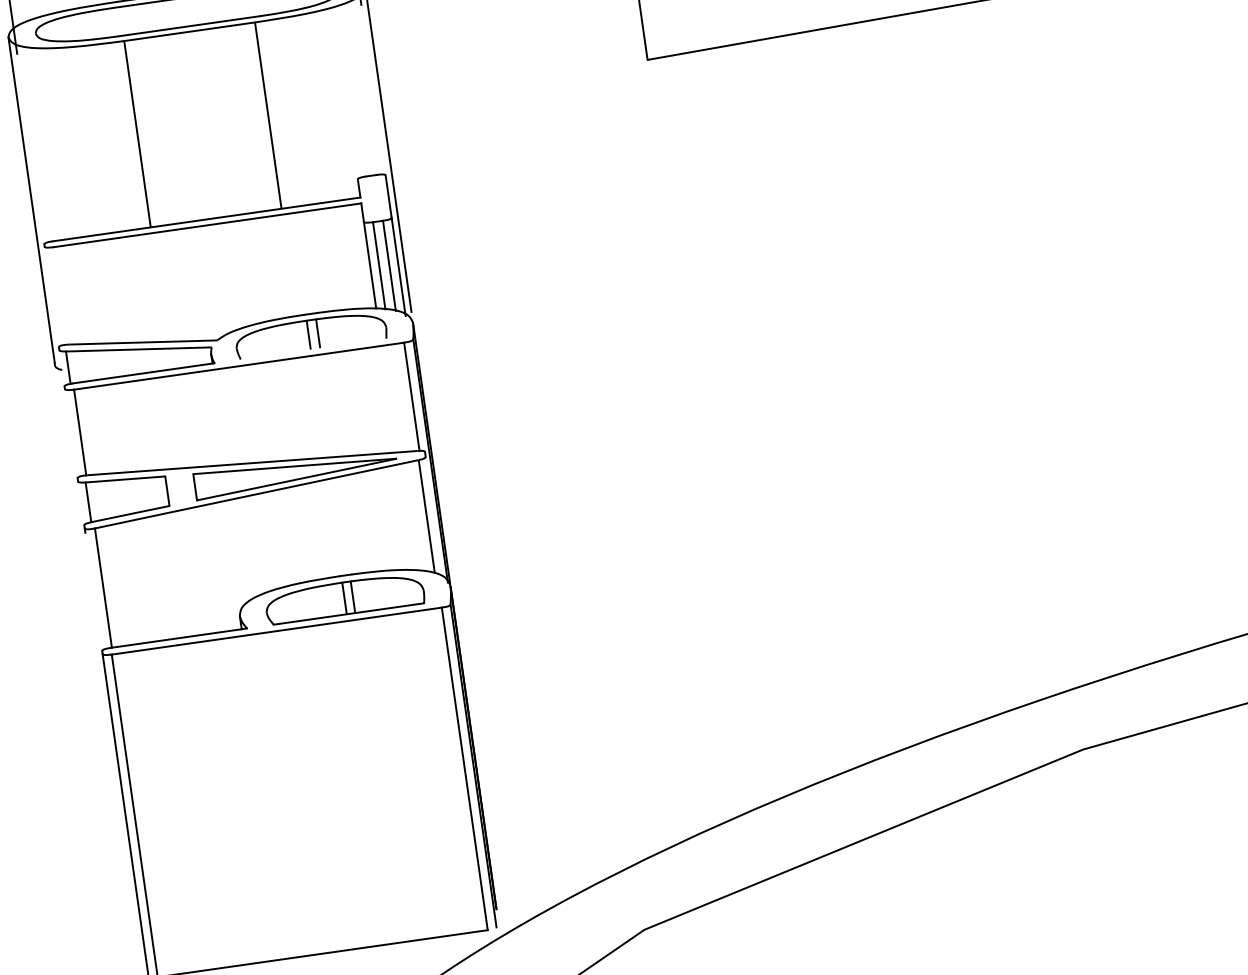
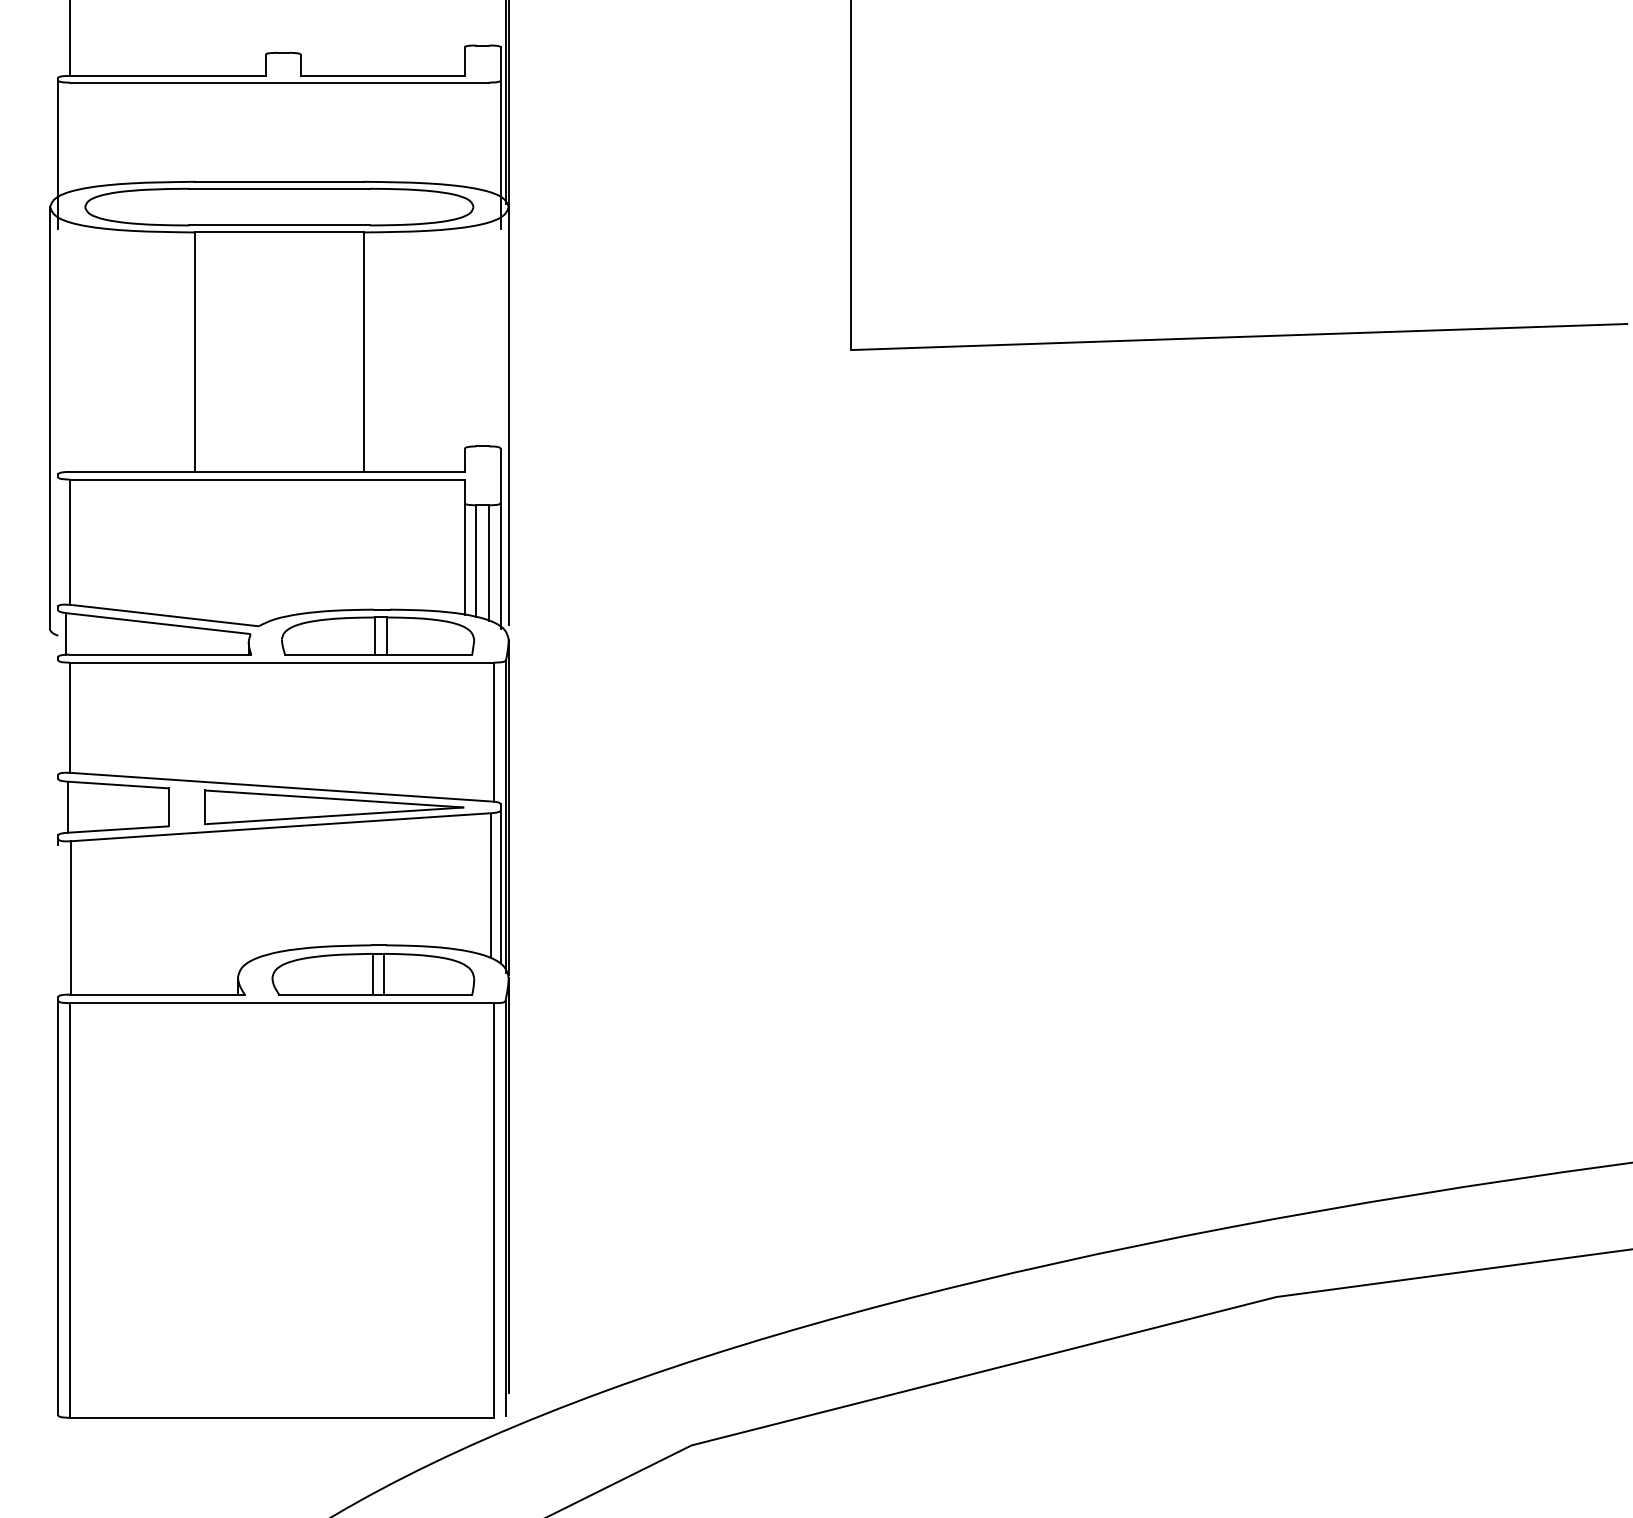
line: (60, 295) -> (69, 541), added
line: (313, 349) -> (378, 654), added
line: (434, 516) -> (500, 886), added

